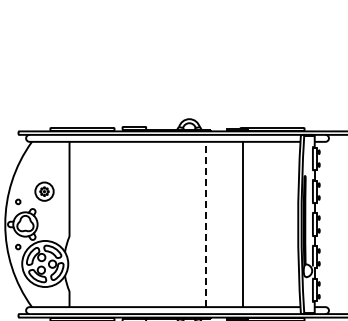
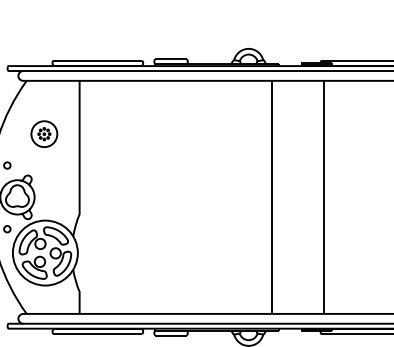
part: (44, 191) -> (44, 133), moved
line: (205, 224) -> (271, 197), dashed -> solid

